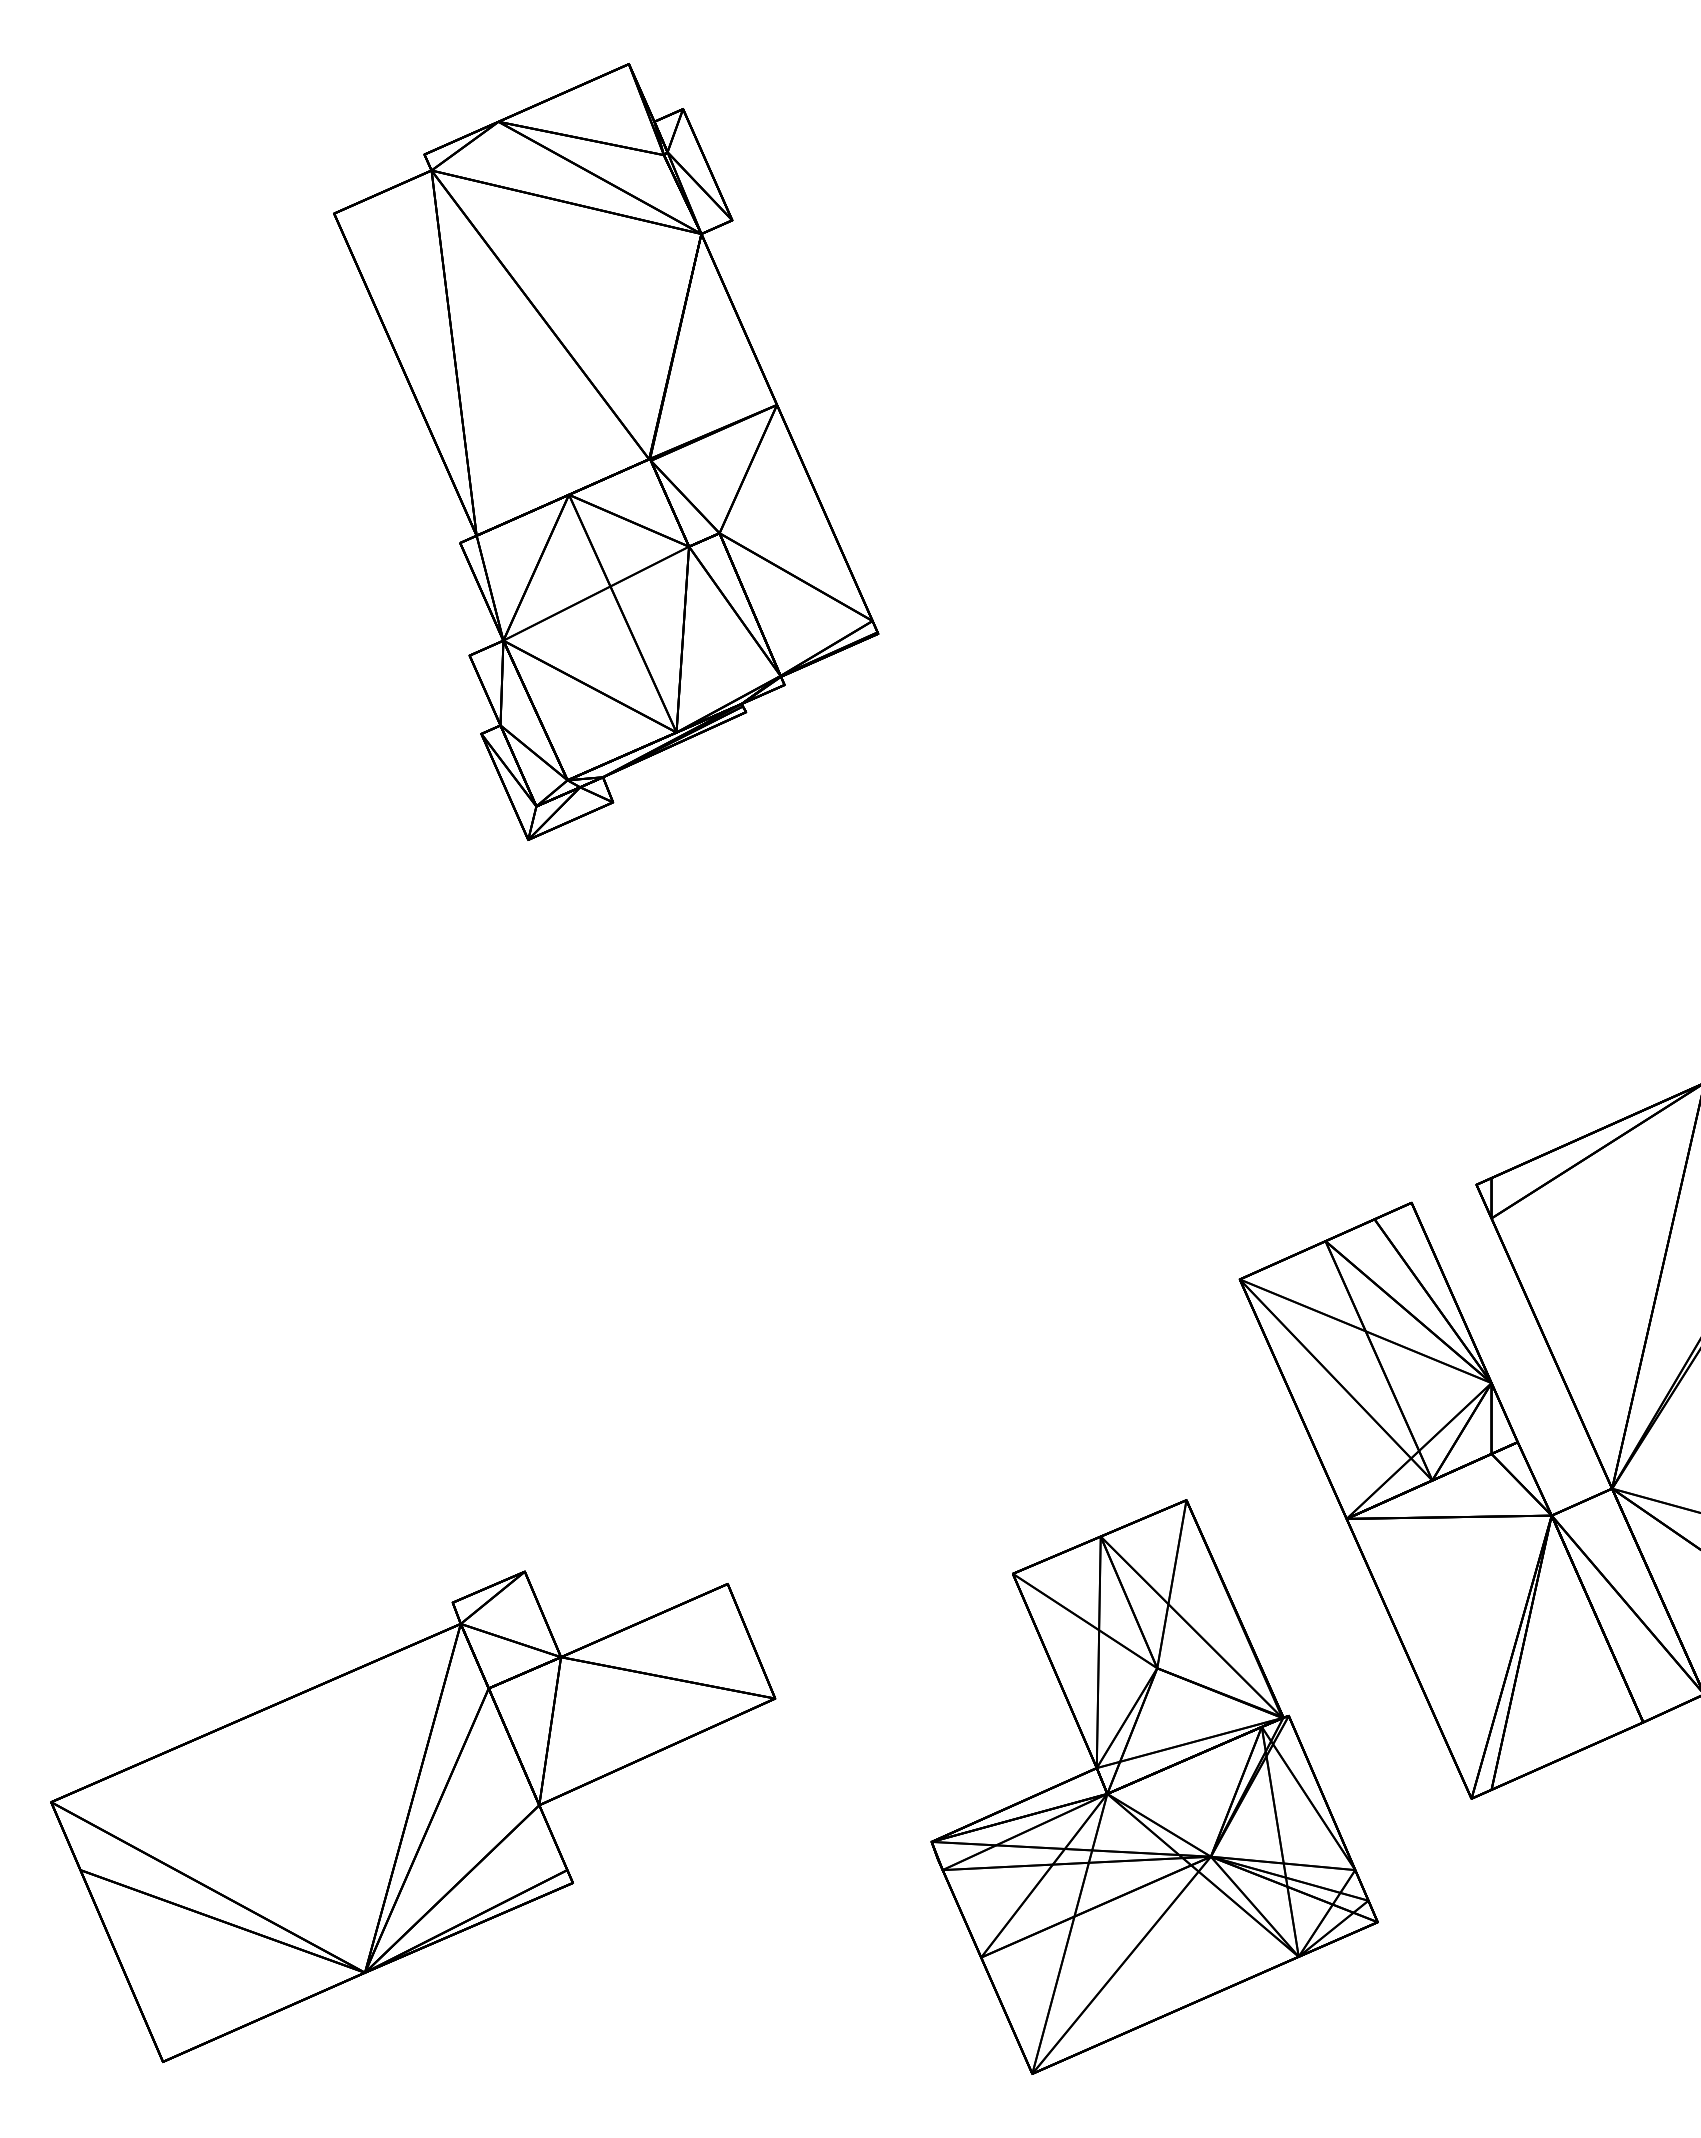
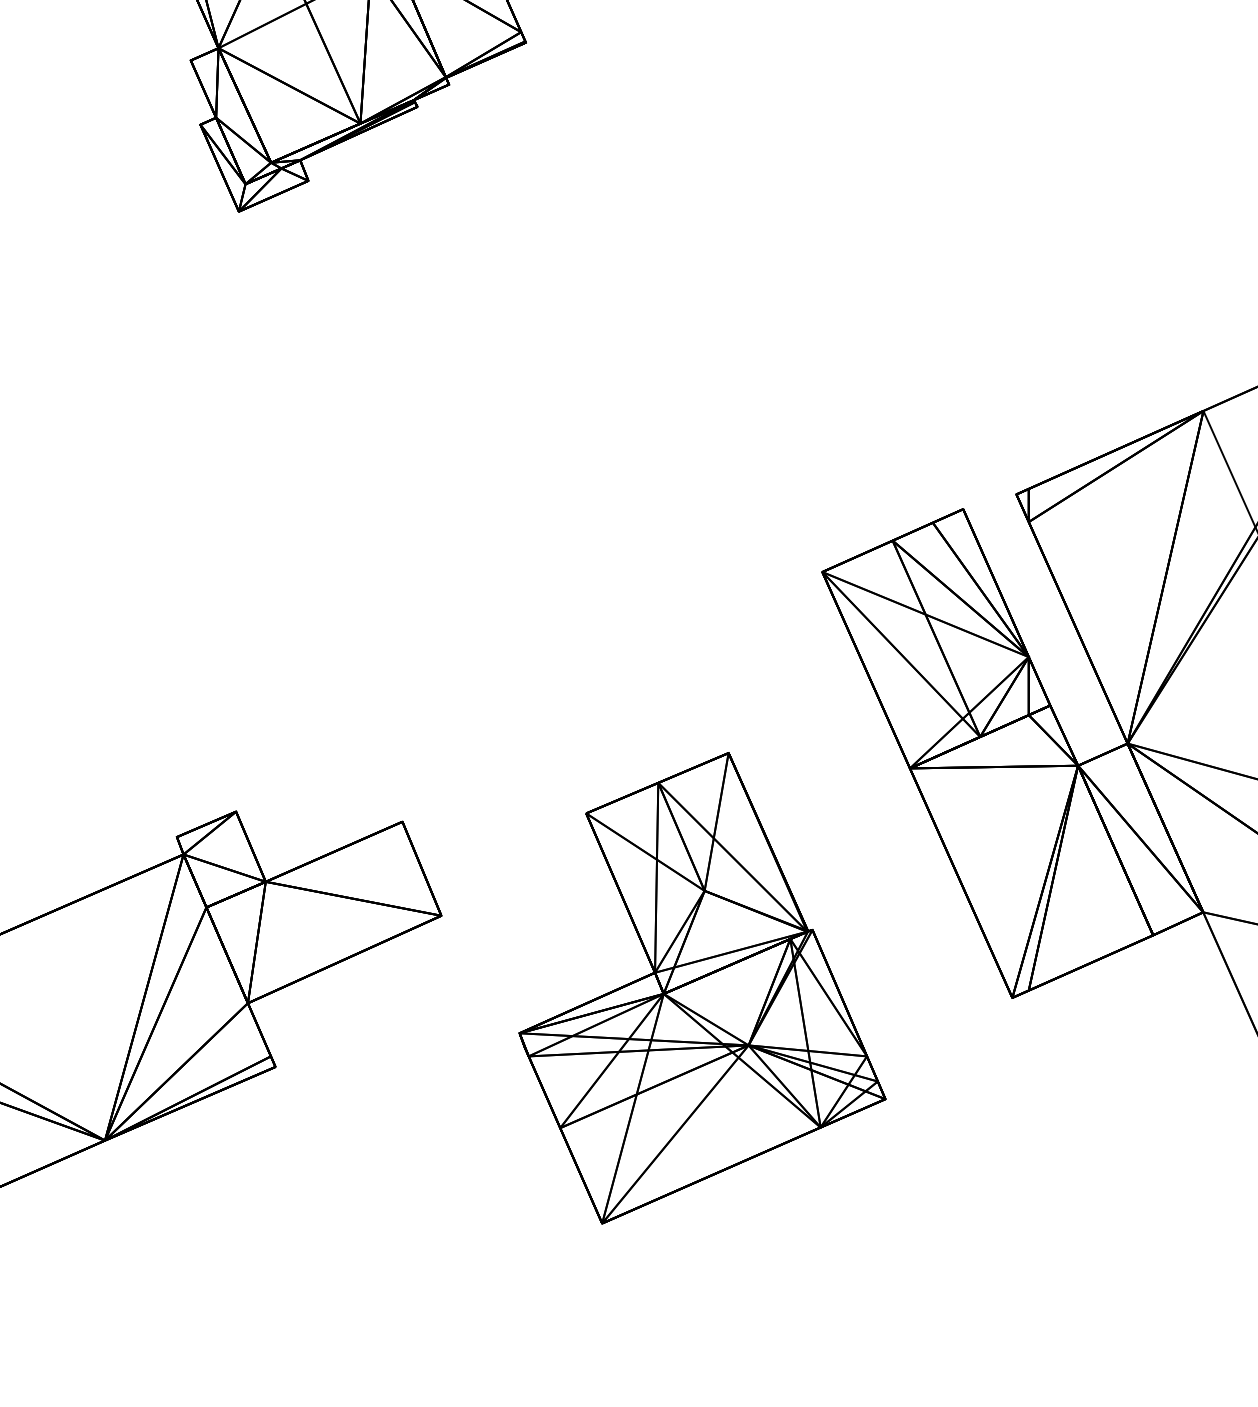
part: (1154, 1786) -> (702, 987), moved

